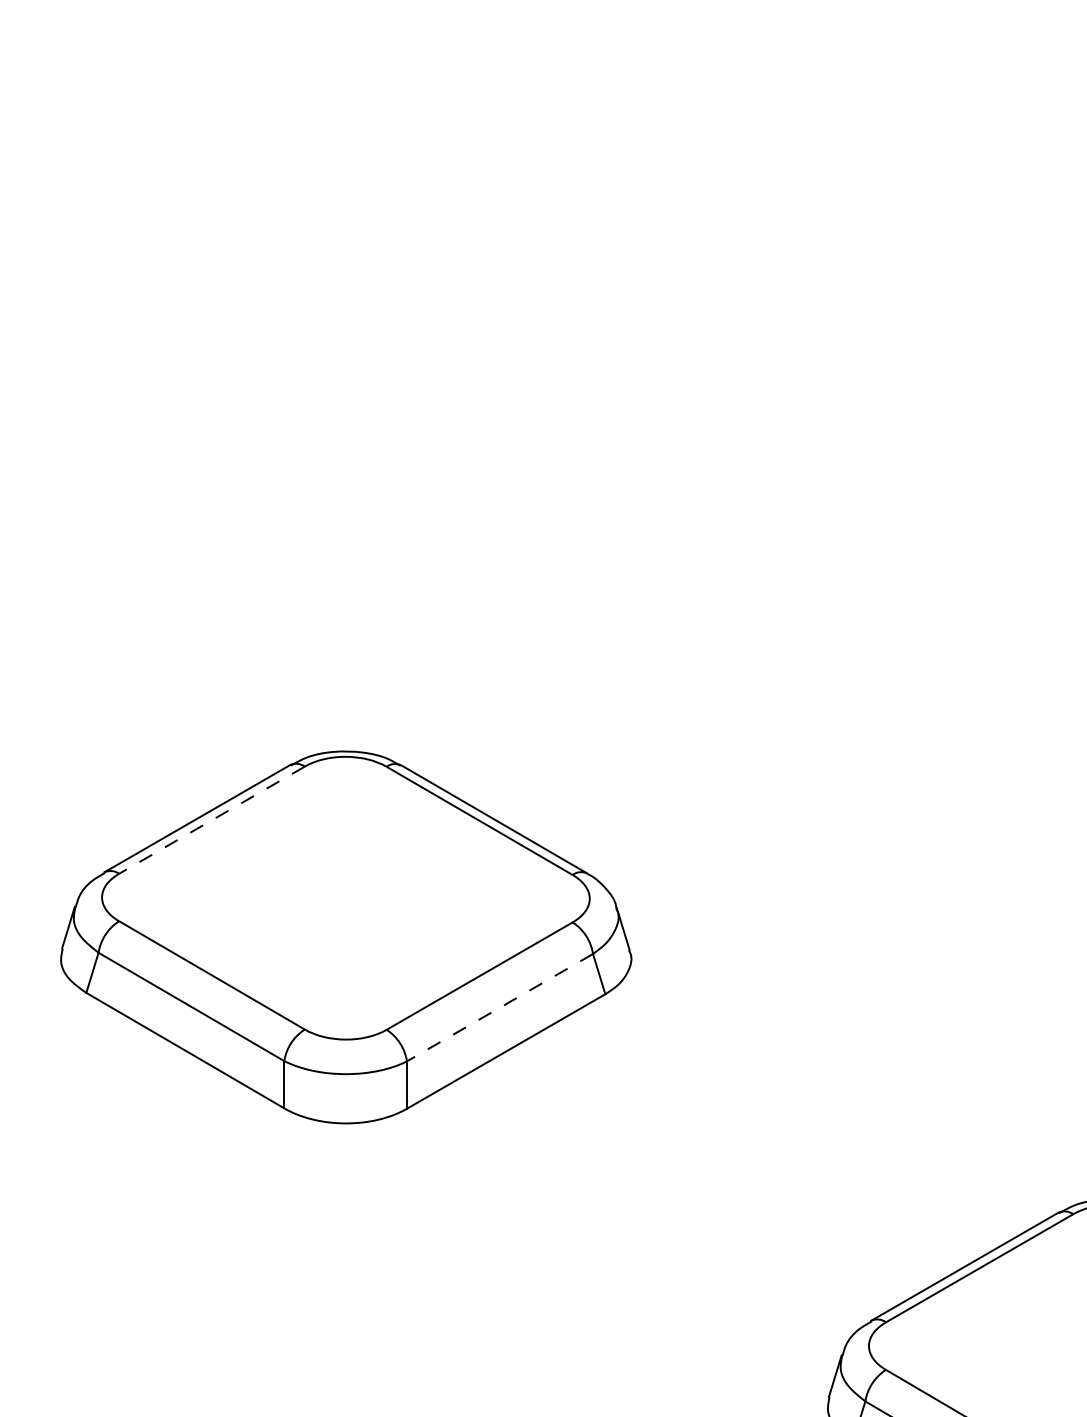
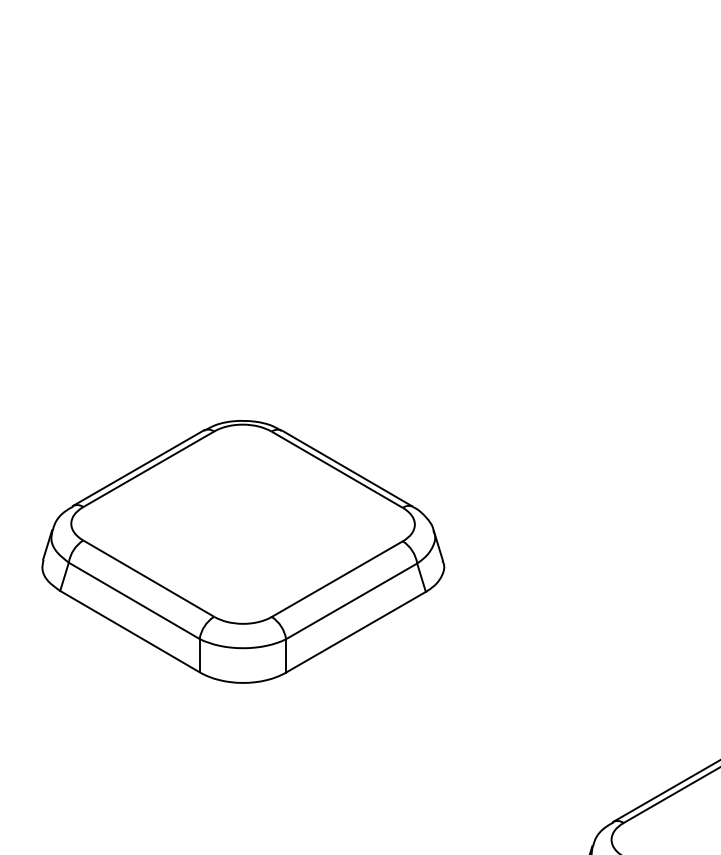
line: (211, 820) -> (148, 469), dashed -> solid
line: (499, 1007) -> (351, 601), dashed -> solid

